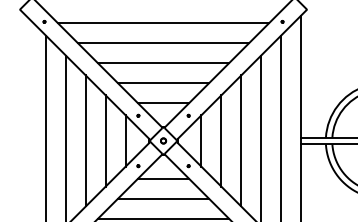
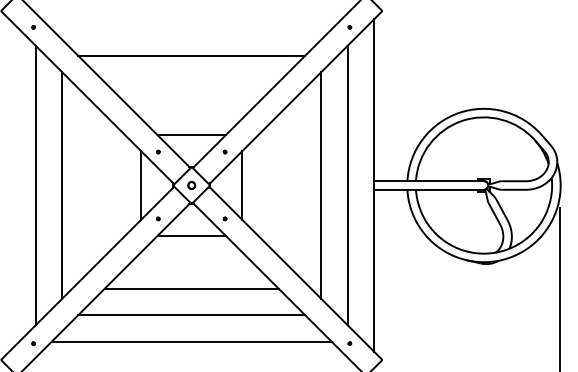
line: (163, 23) -> (191, 29), removed
line: (163, 63) -> (191, 82), removed
line: (163, 83) -> (191, 108), removed
line: (85, 140) -> (88, 185), removed
line: (105, 140) -> (114, 185), removed
line: (221, 140) -> (268, 185), removed
line: (240, 140) -> (294, 185), removed
line: (163, 198) -> (191, 262), removed

